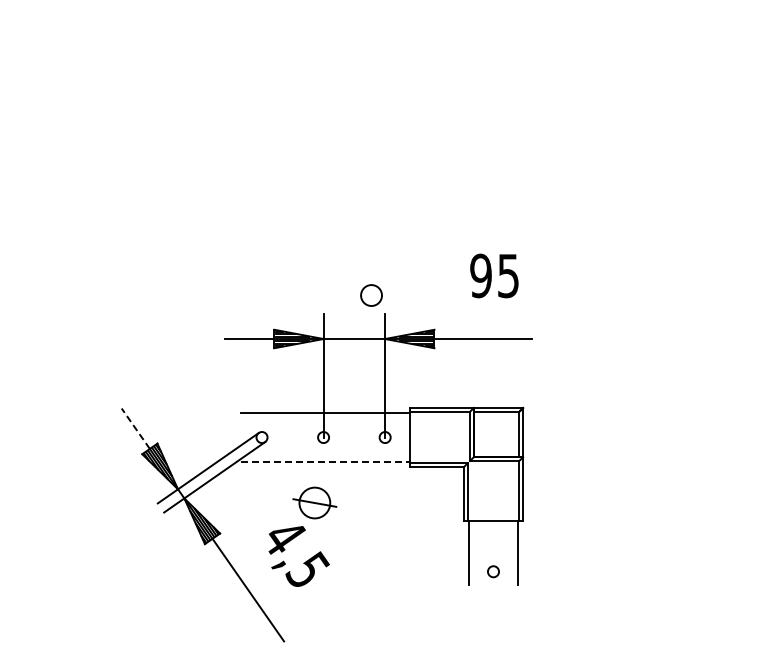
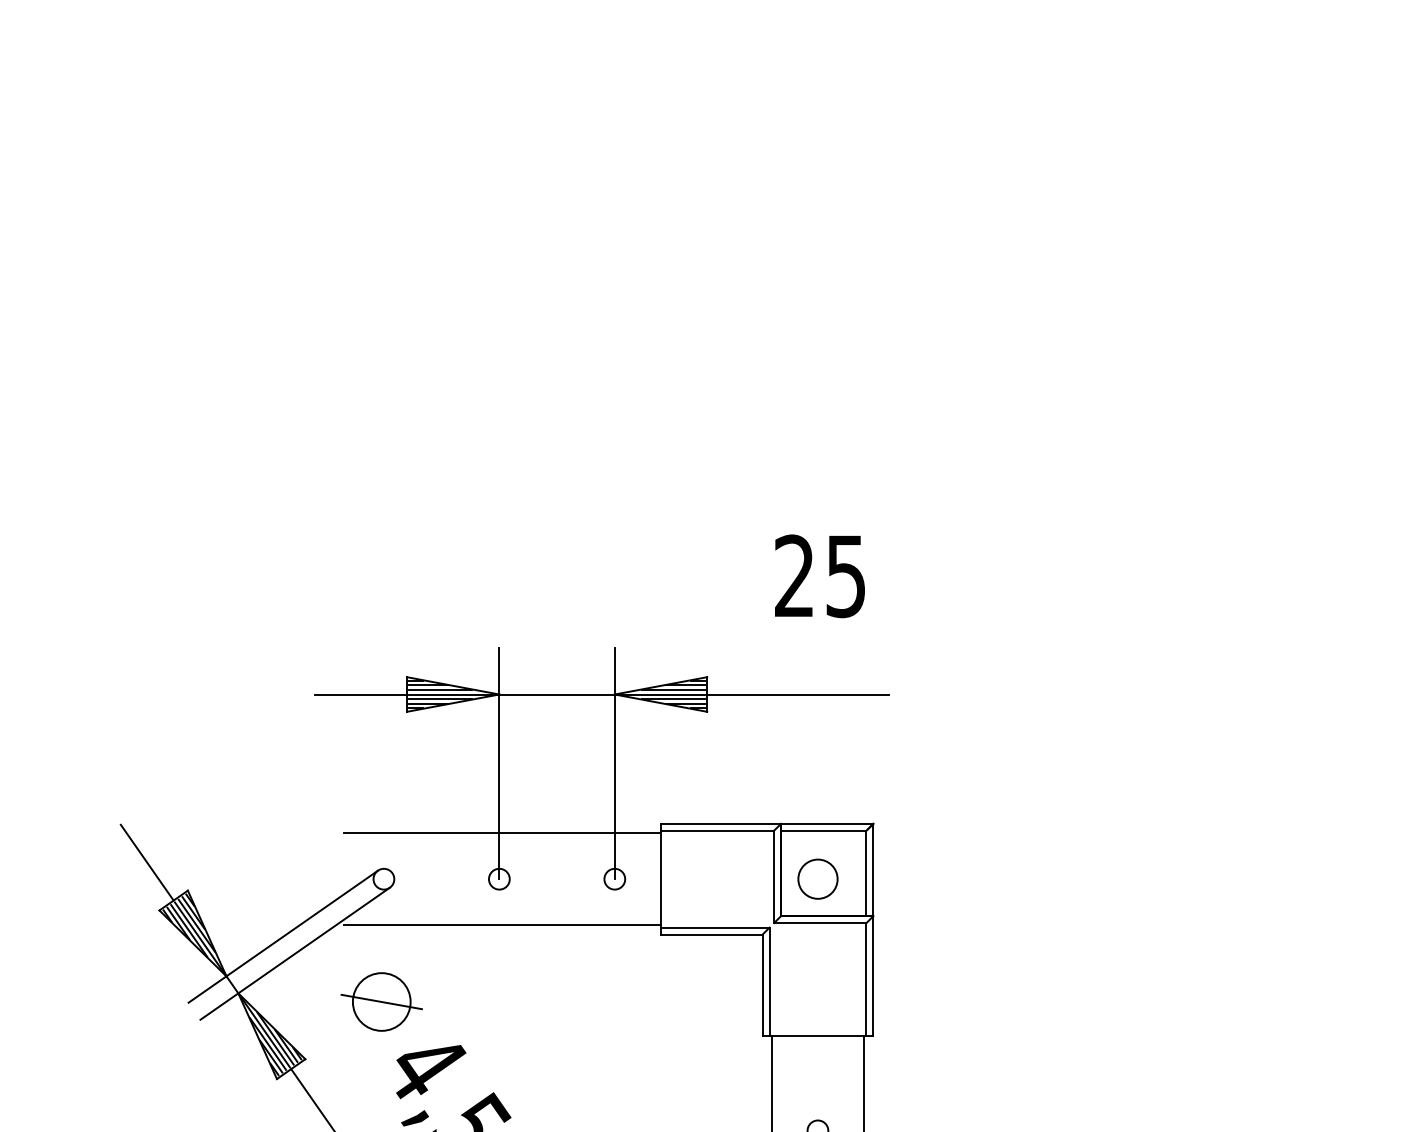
text: (480, 275) -> (793, 575), 95 -> 25
circle: (371, 295) -> (817, 879), moved
line: (135, 428) -> (146, 862), dashed -> solid
line: (325, 462) -> (502, 926), dashed -> solid
part: (314, 502) -> (381, 1001), moved

